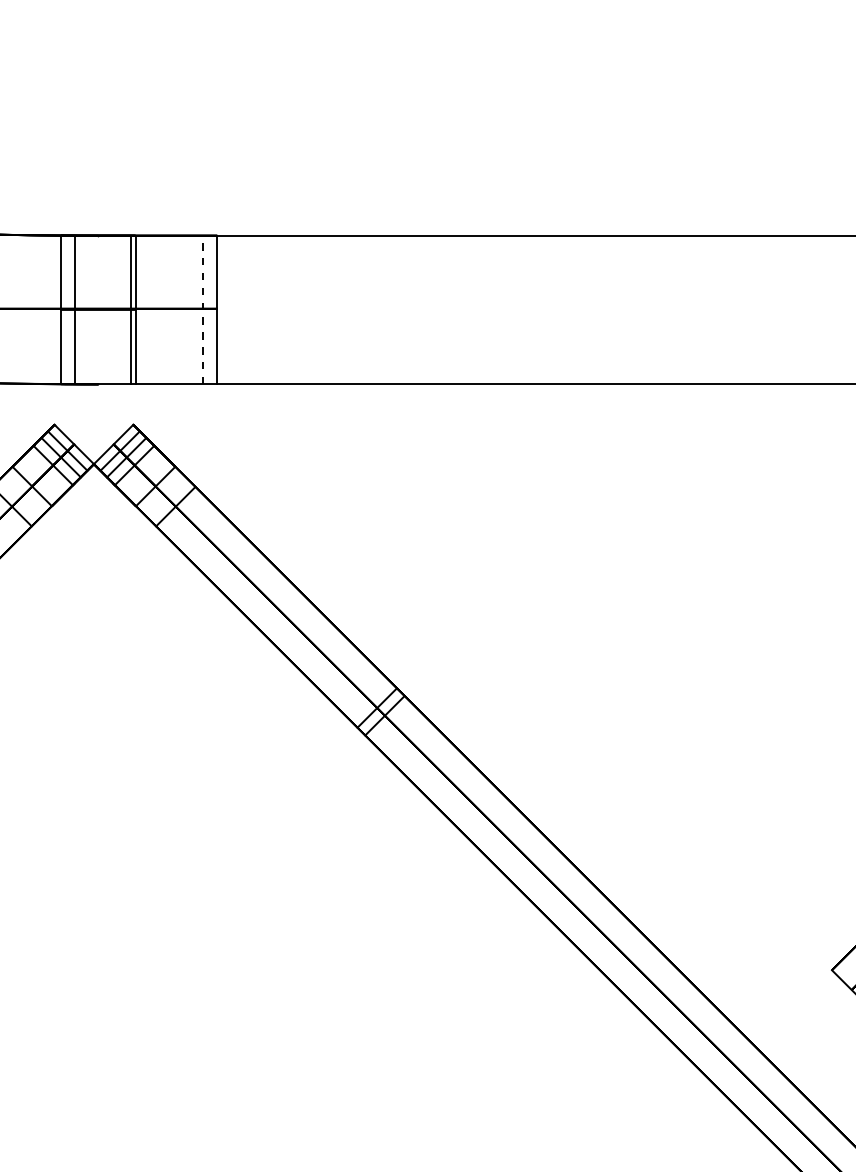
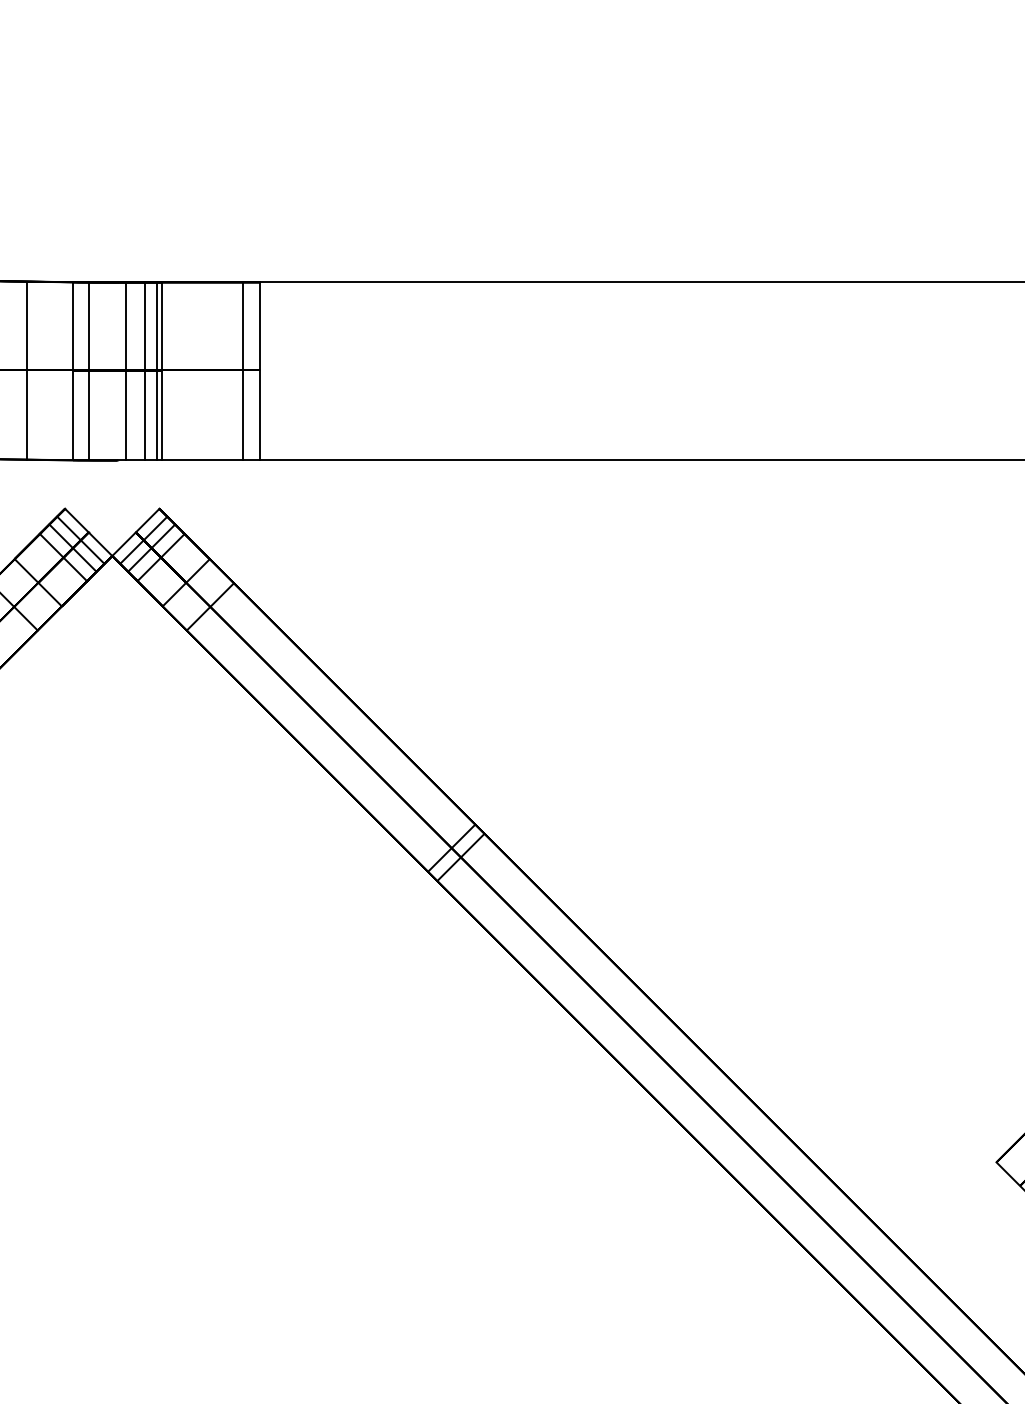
line: (23, 309) -> (27, 370), added
line: (203, 309) -> (243, 370), dashed -> solid
line: (105, 310) -> (126, 371), added
line: (121, 310) -> (145, 371), added

